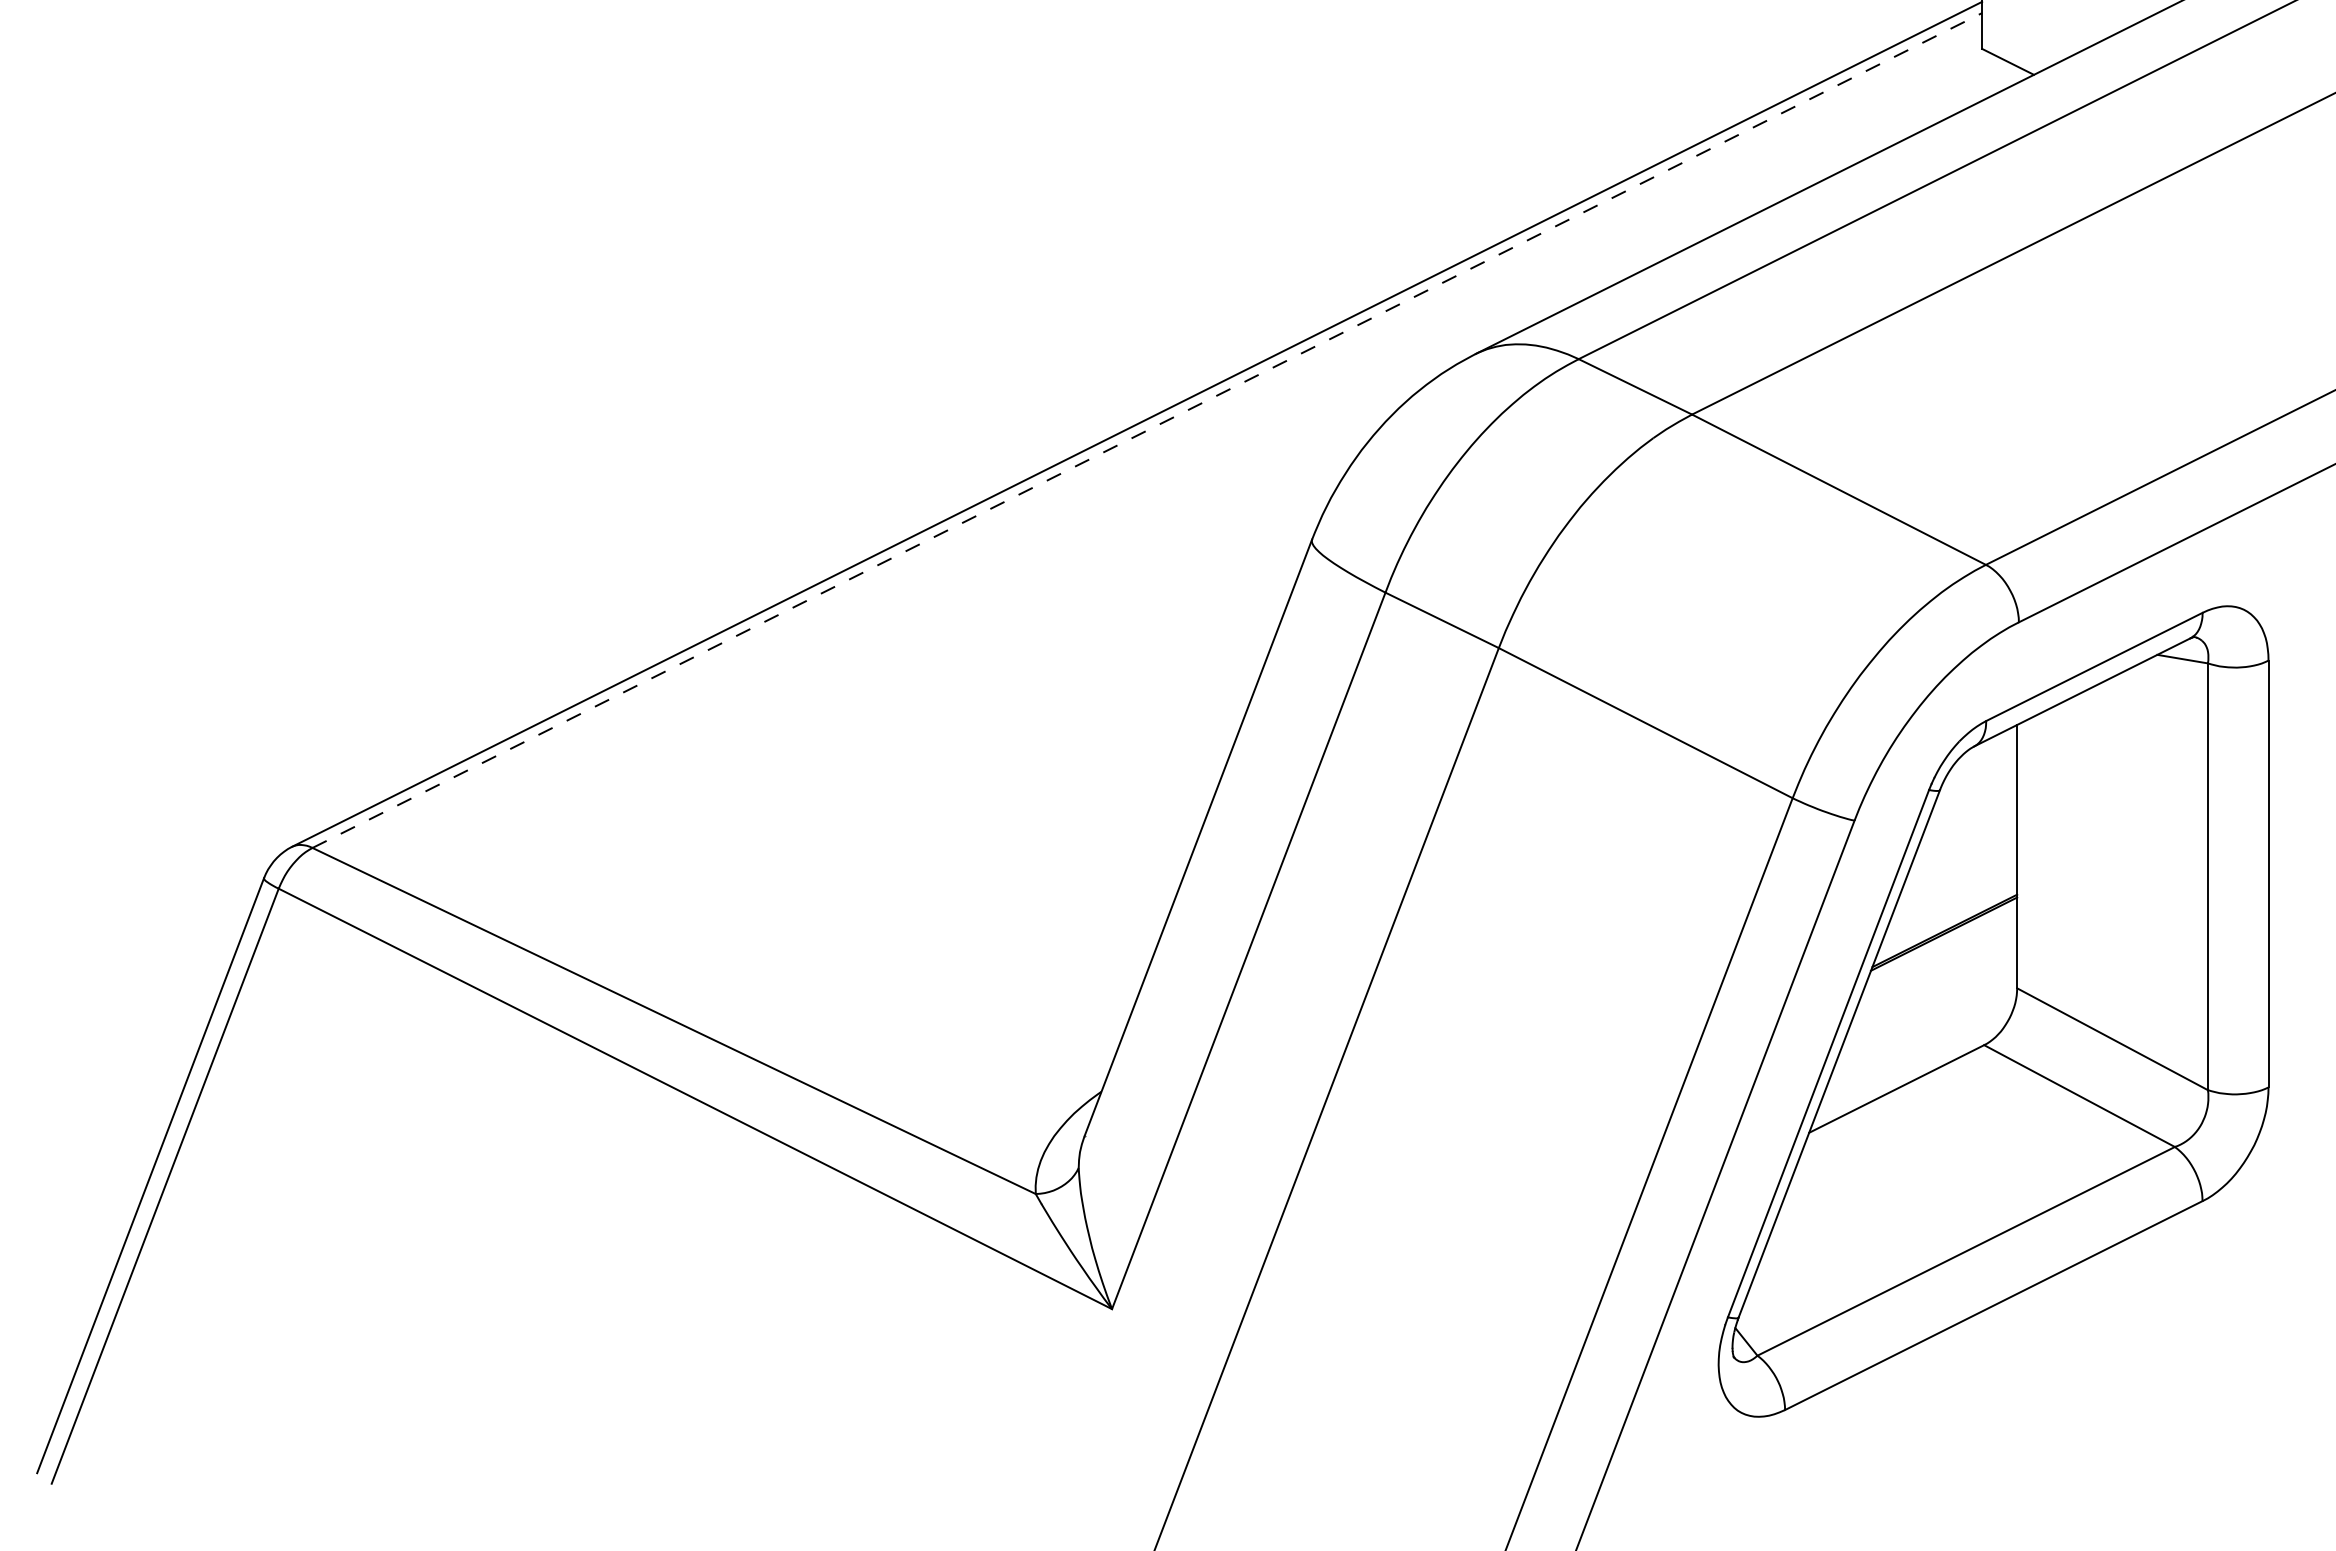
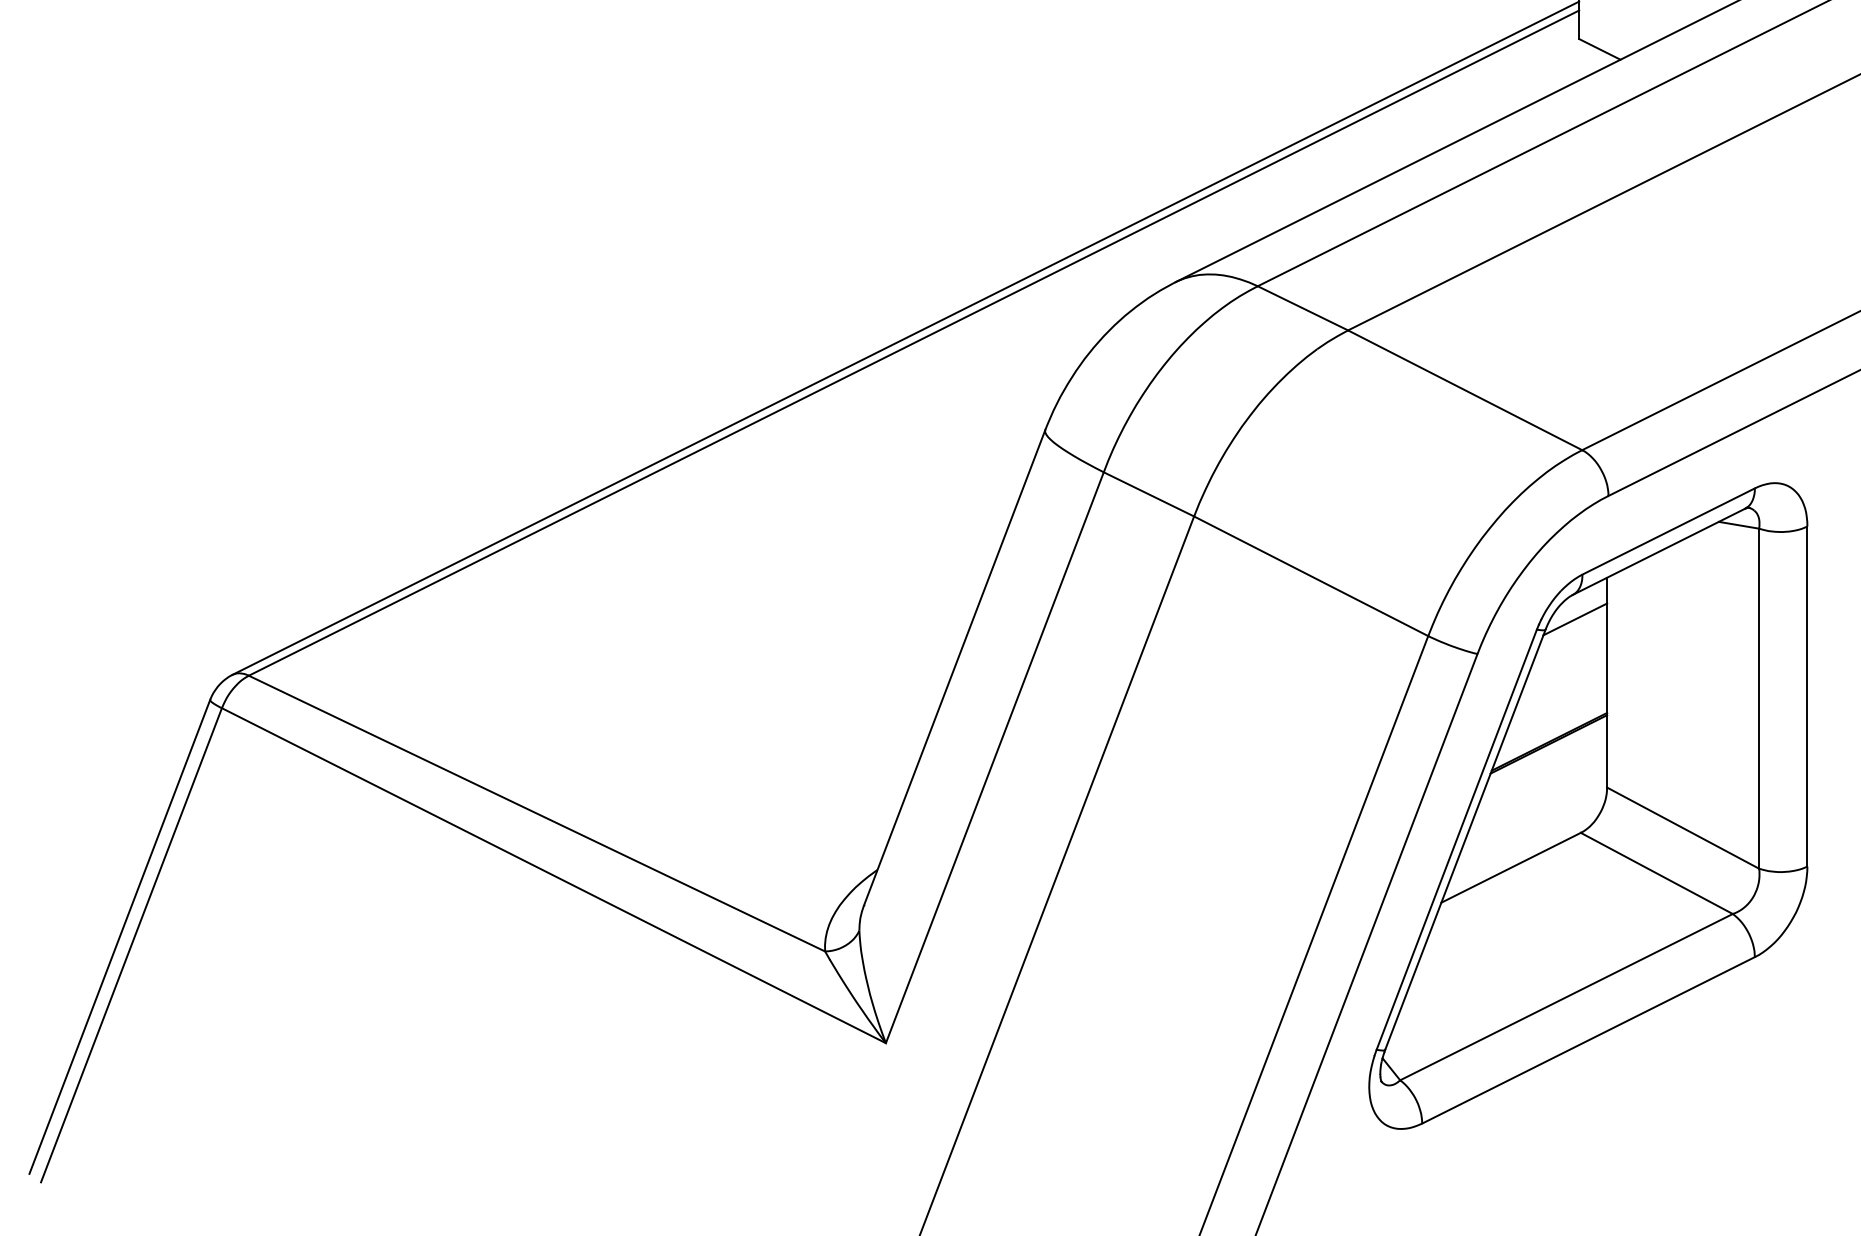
line: (1147, 430) -> (914, 343), dashed -> solid
line: (1977, 777) -> (1575, 619), added

